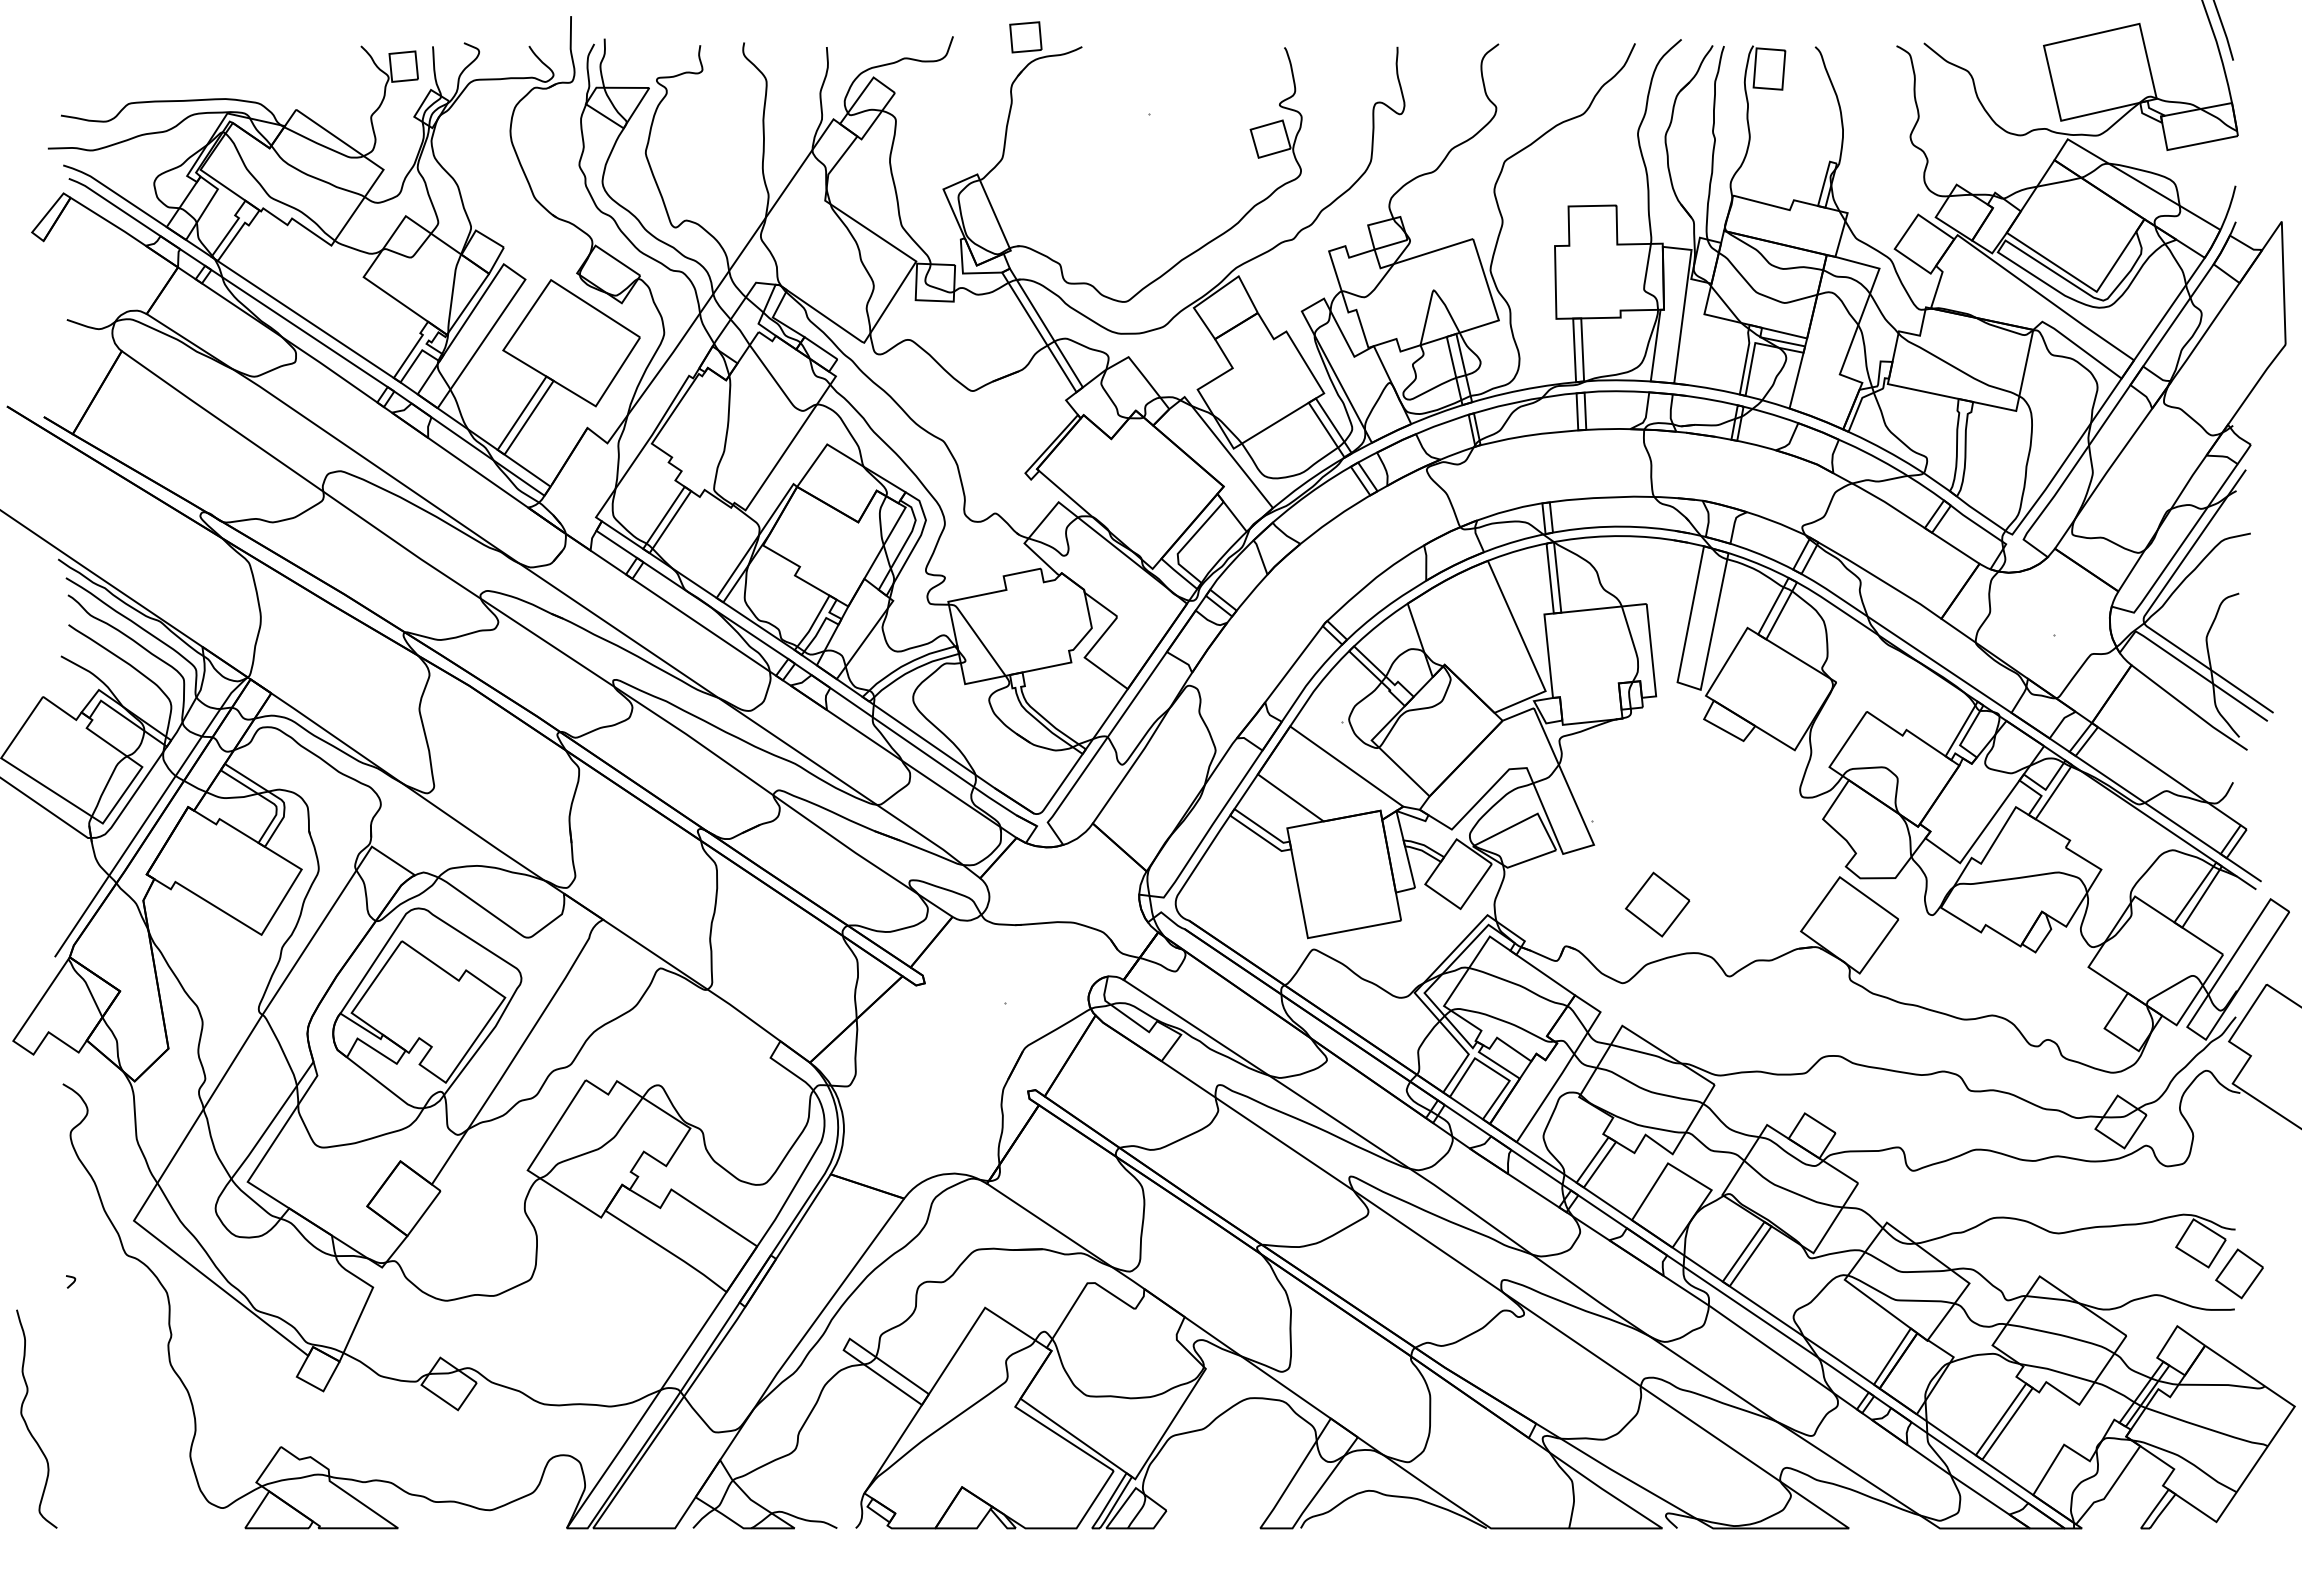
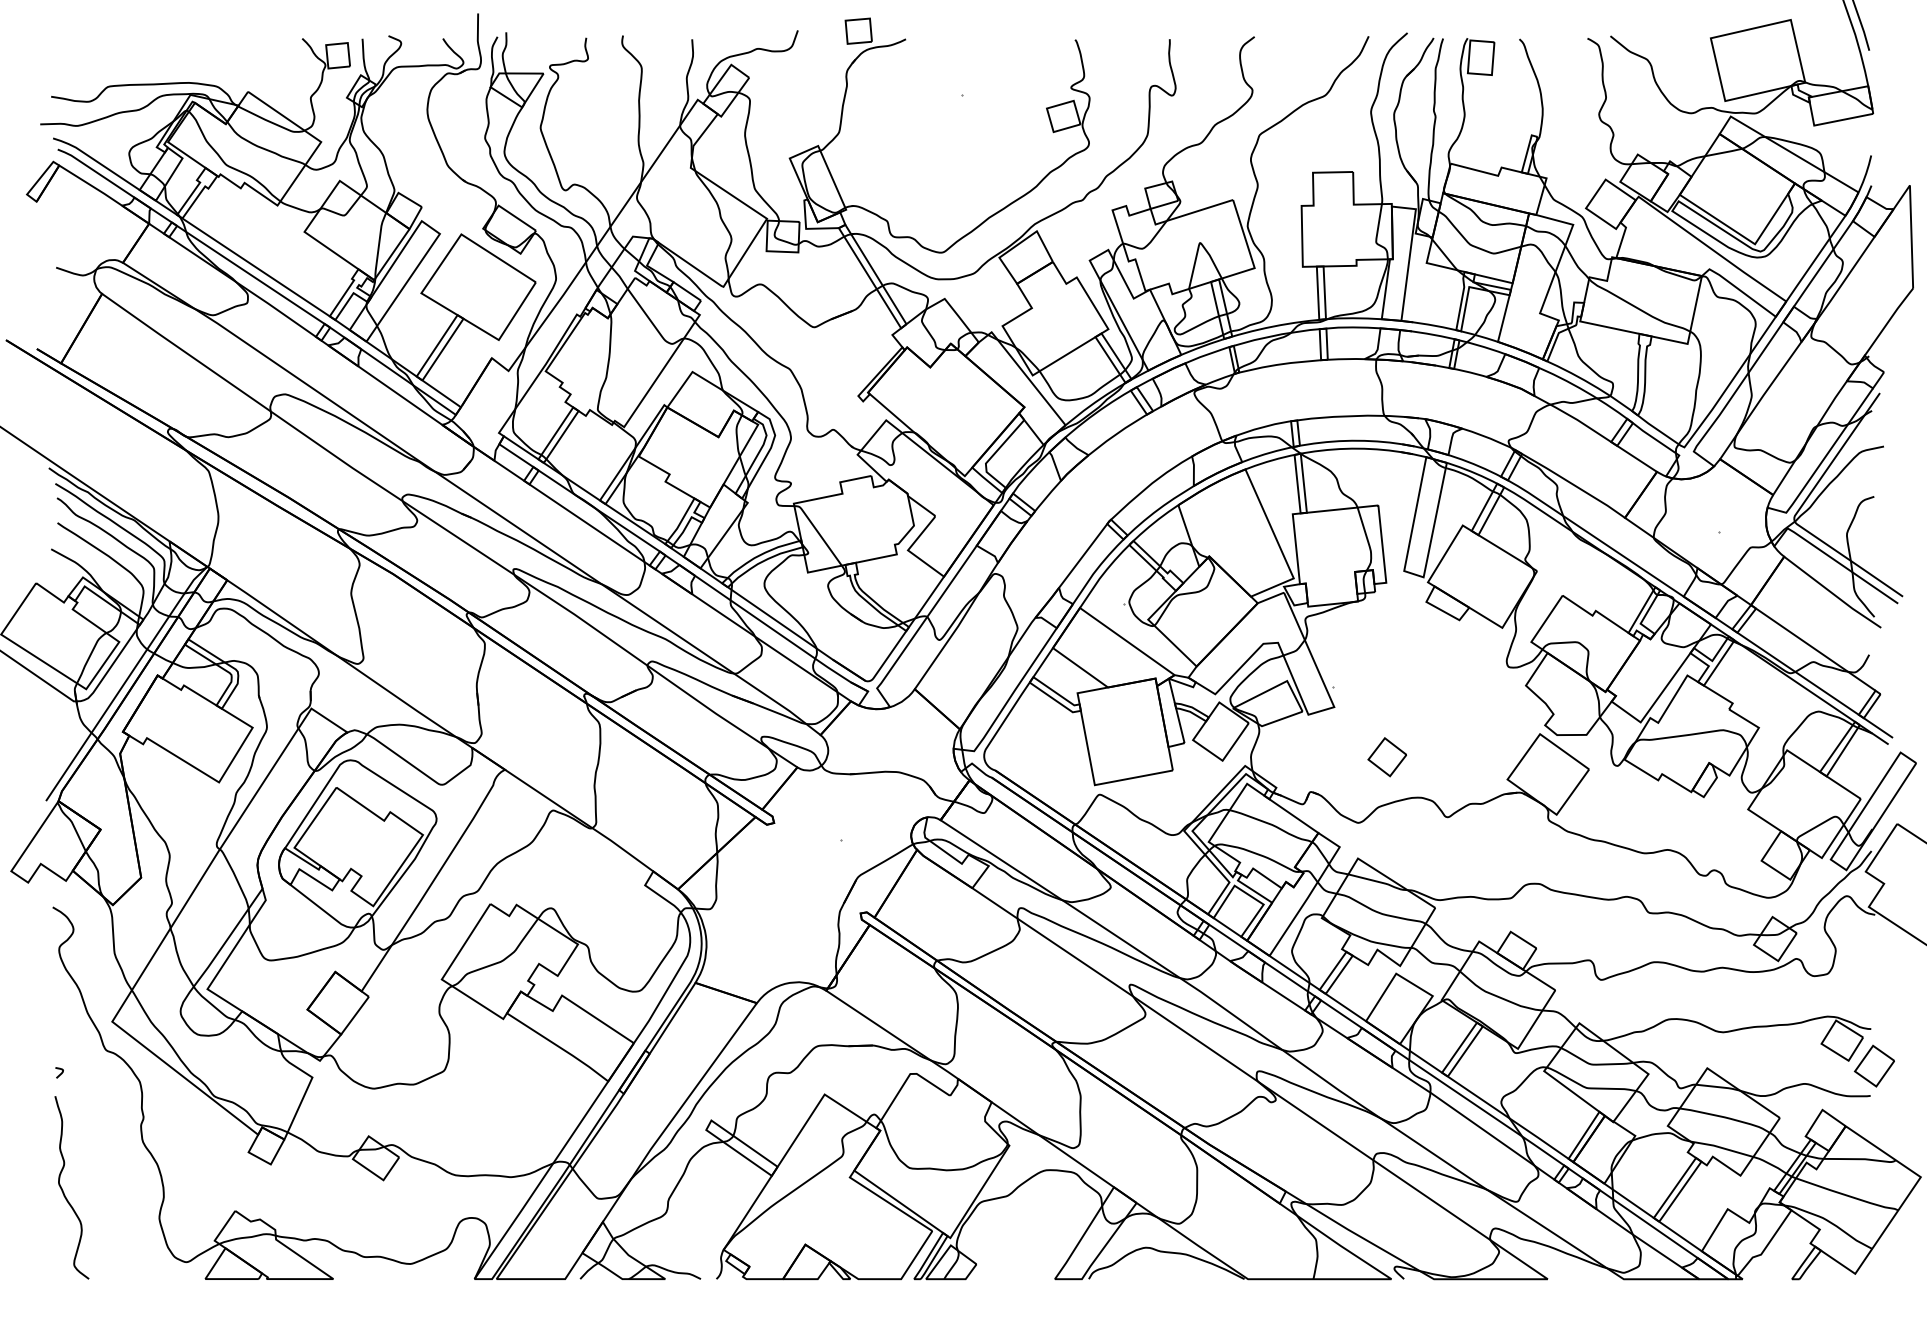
part: (1656, 905) -> (1386, 757), size x0.71
curve: (26, 1422) -> (63, 1190), moved

